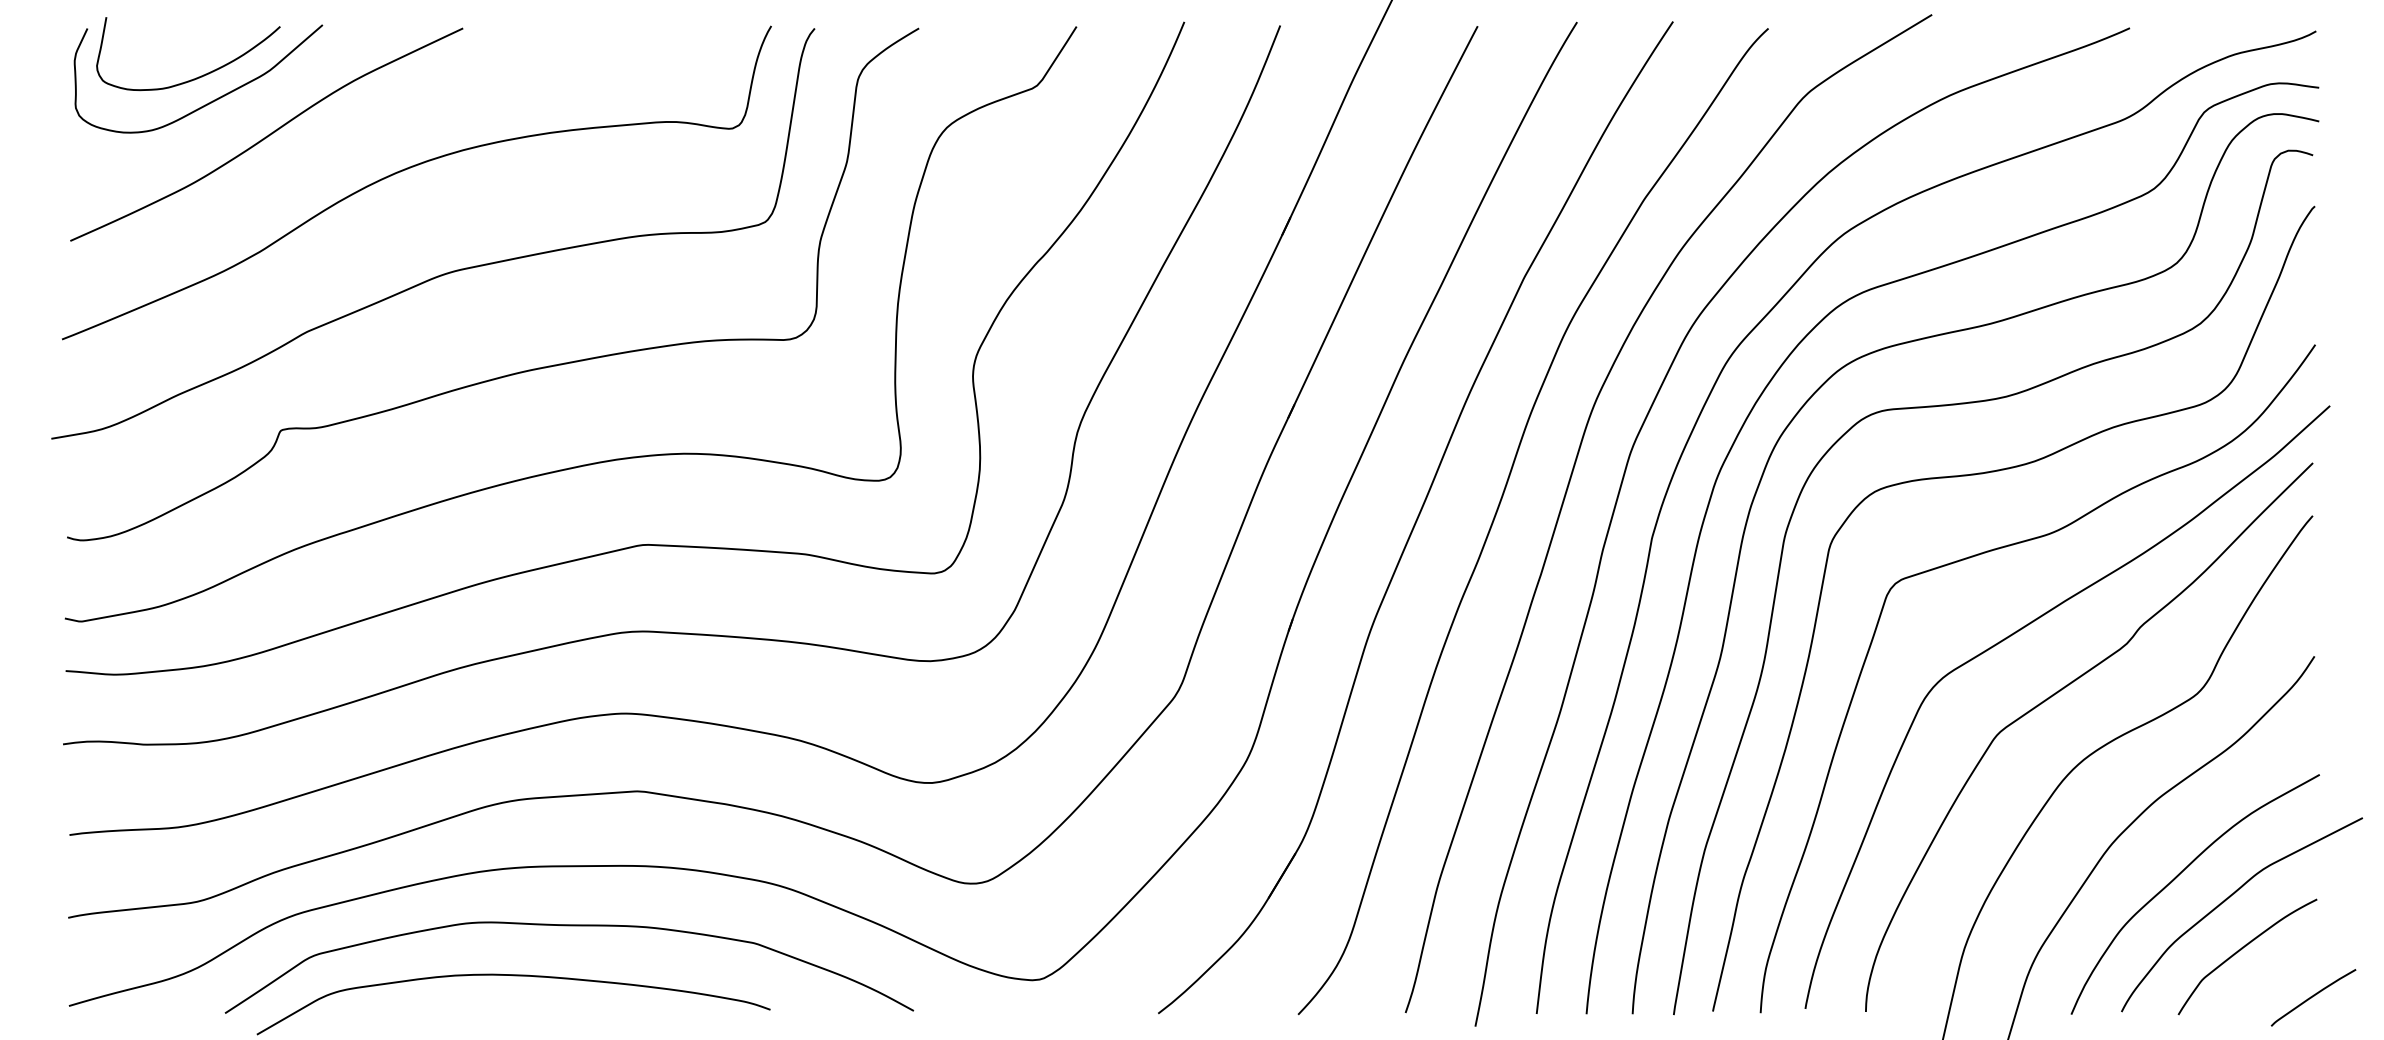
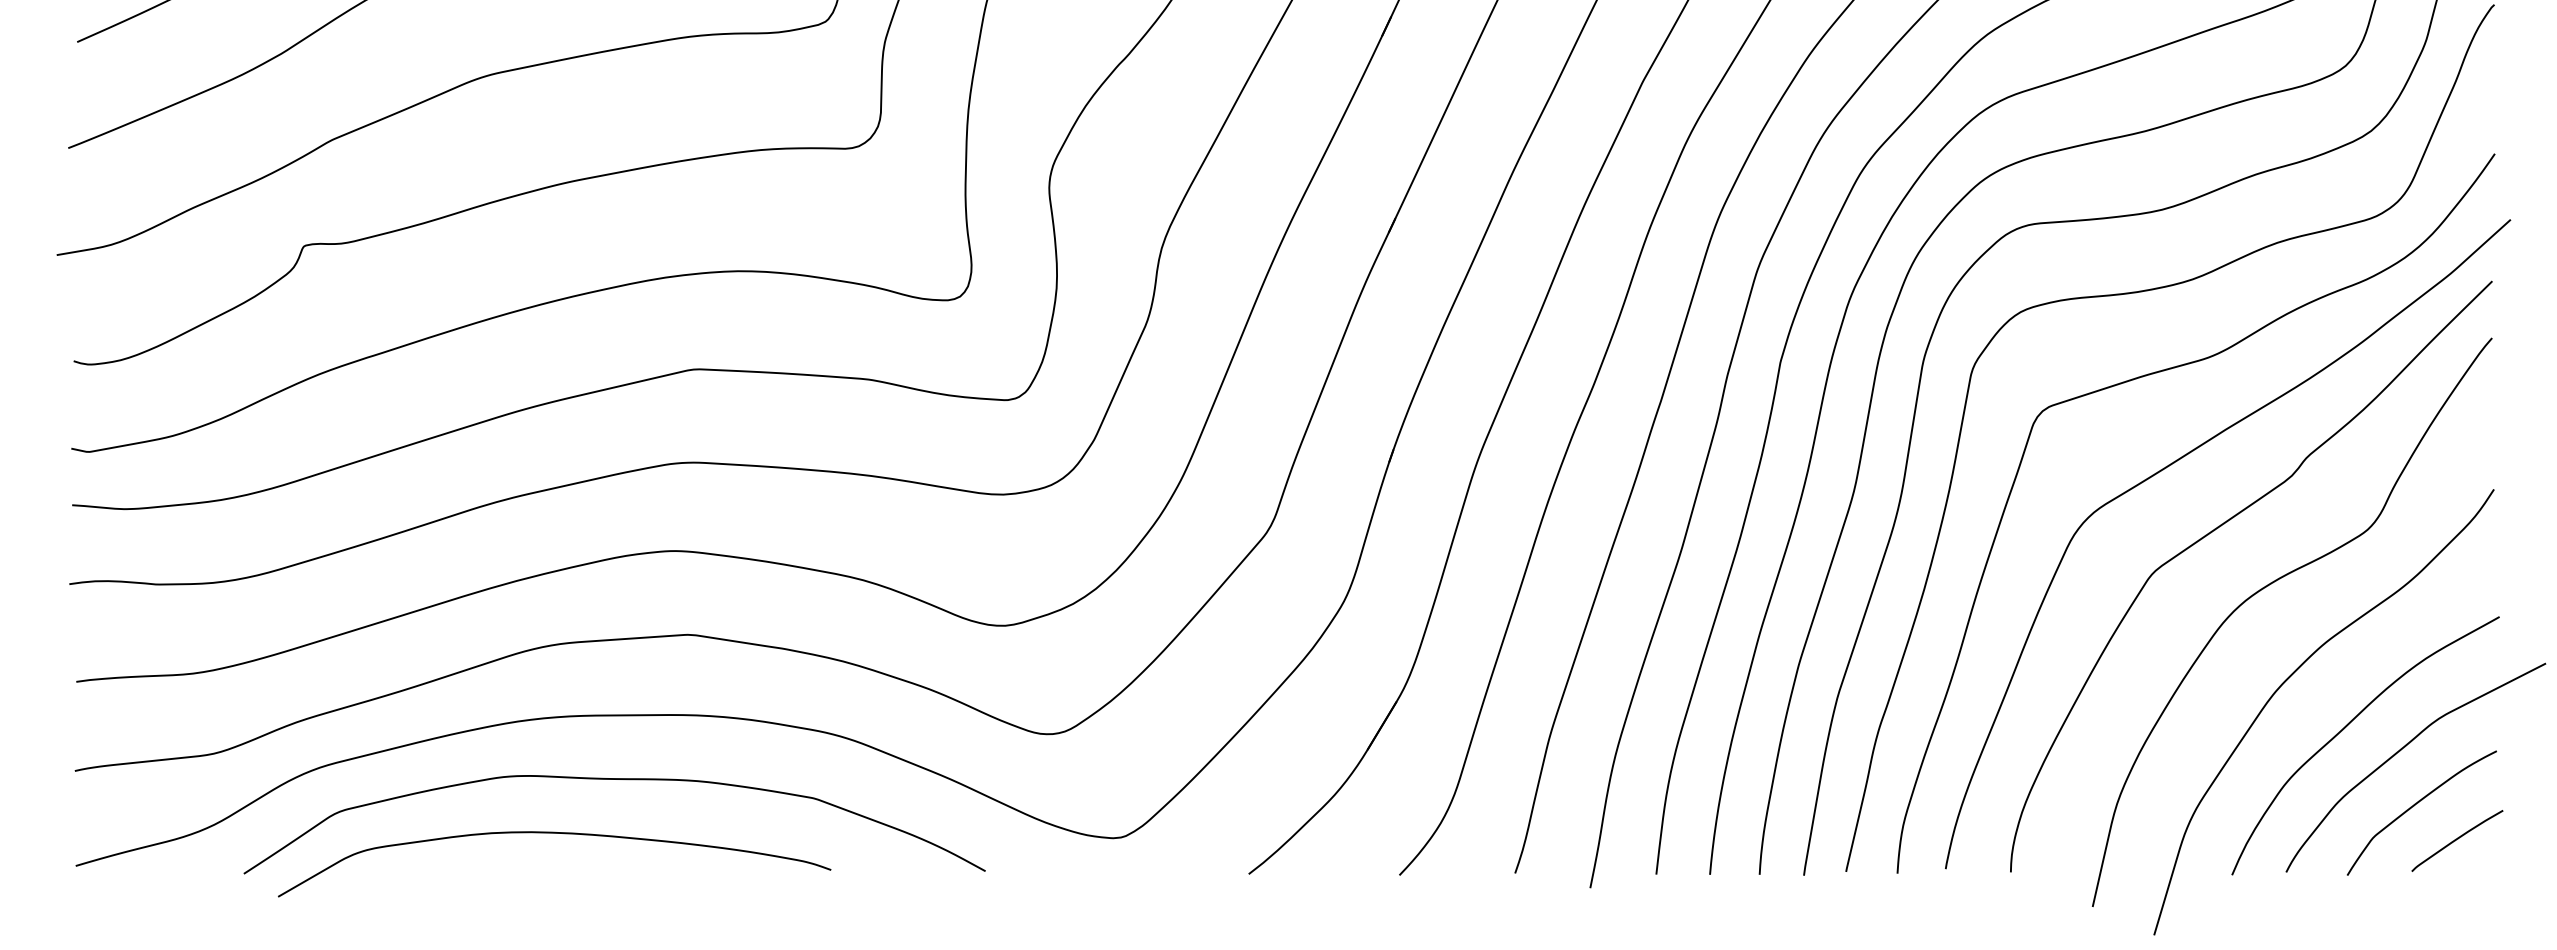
curve: (2313, 996) -> (2457, 839), moved

